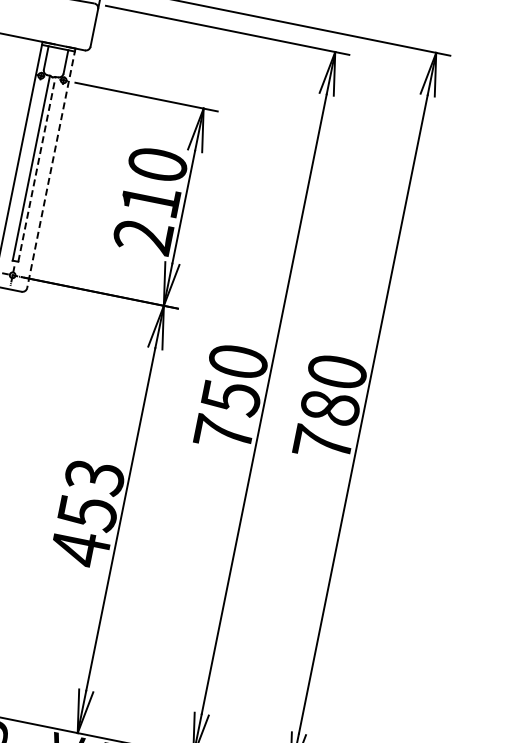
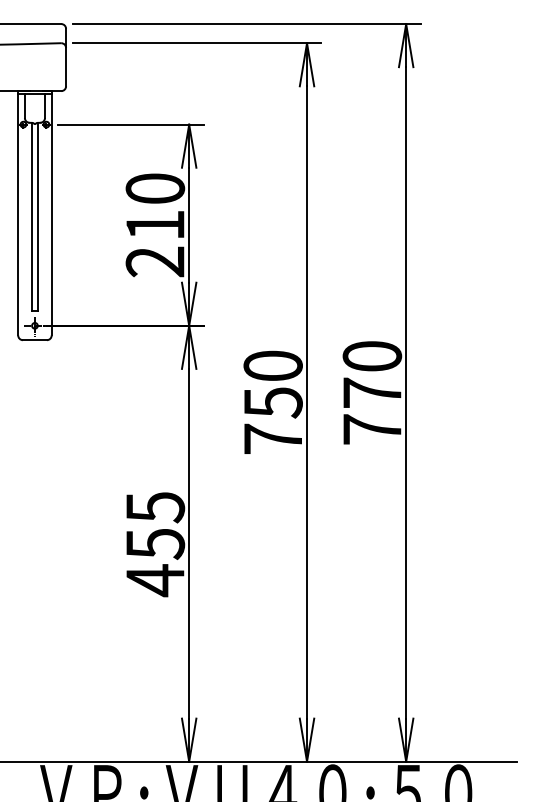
line: (36, 168) -> (37, 216), dashed -> solid
line: (51, 168) -> (51, 213), dashed -> solid
text: (330, 407) -> (372, 392), 780 -> 770
text: (93, 477) -> (154, 507), 453 -> 455

